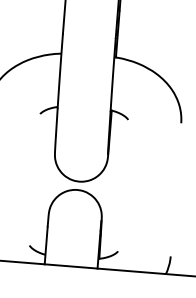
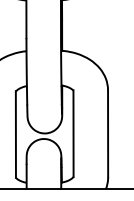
line: (34, 179) -> (15, 134), added
line: (123, 185) -> (73, 133), added
line: (176, 189) -> (108, 133), added

